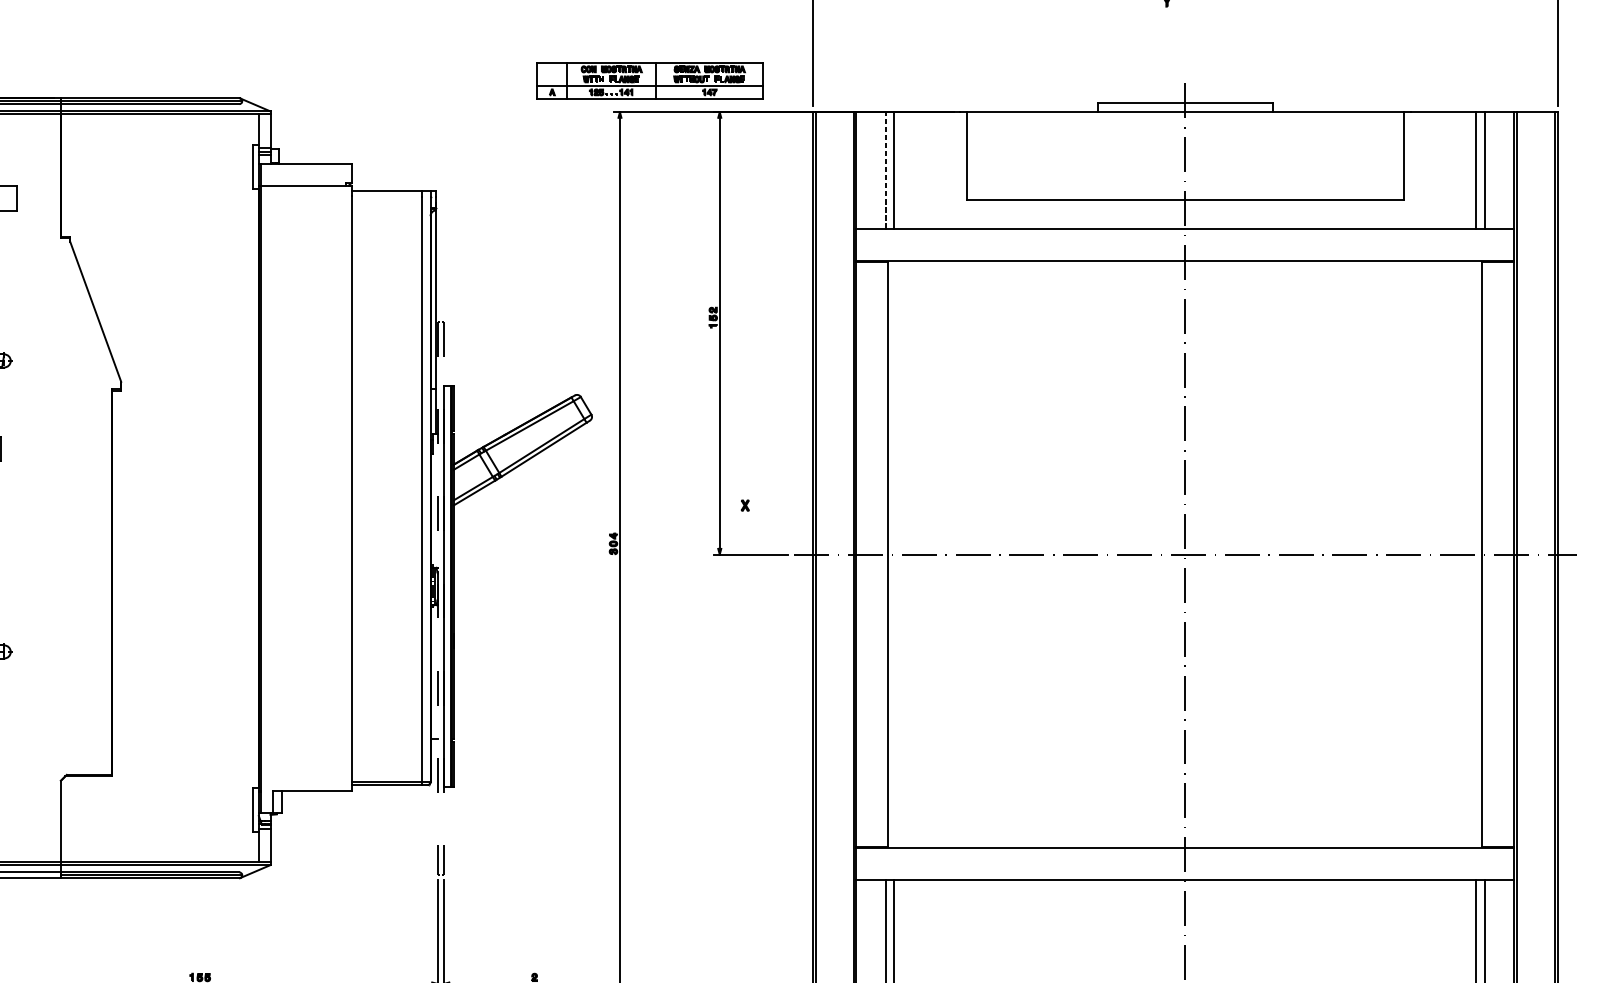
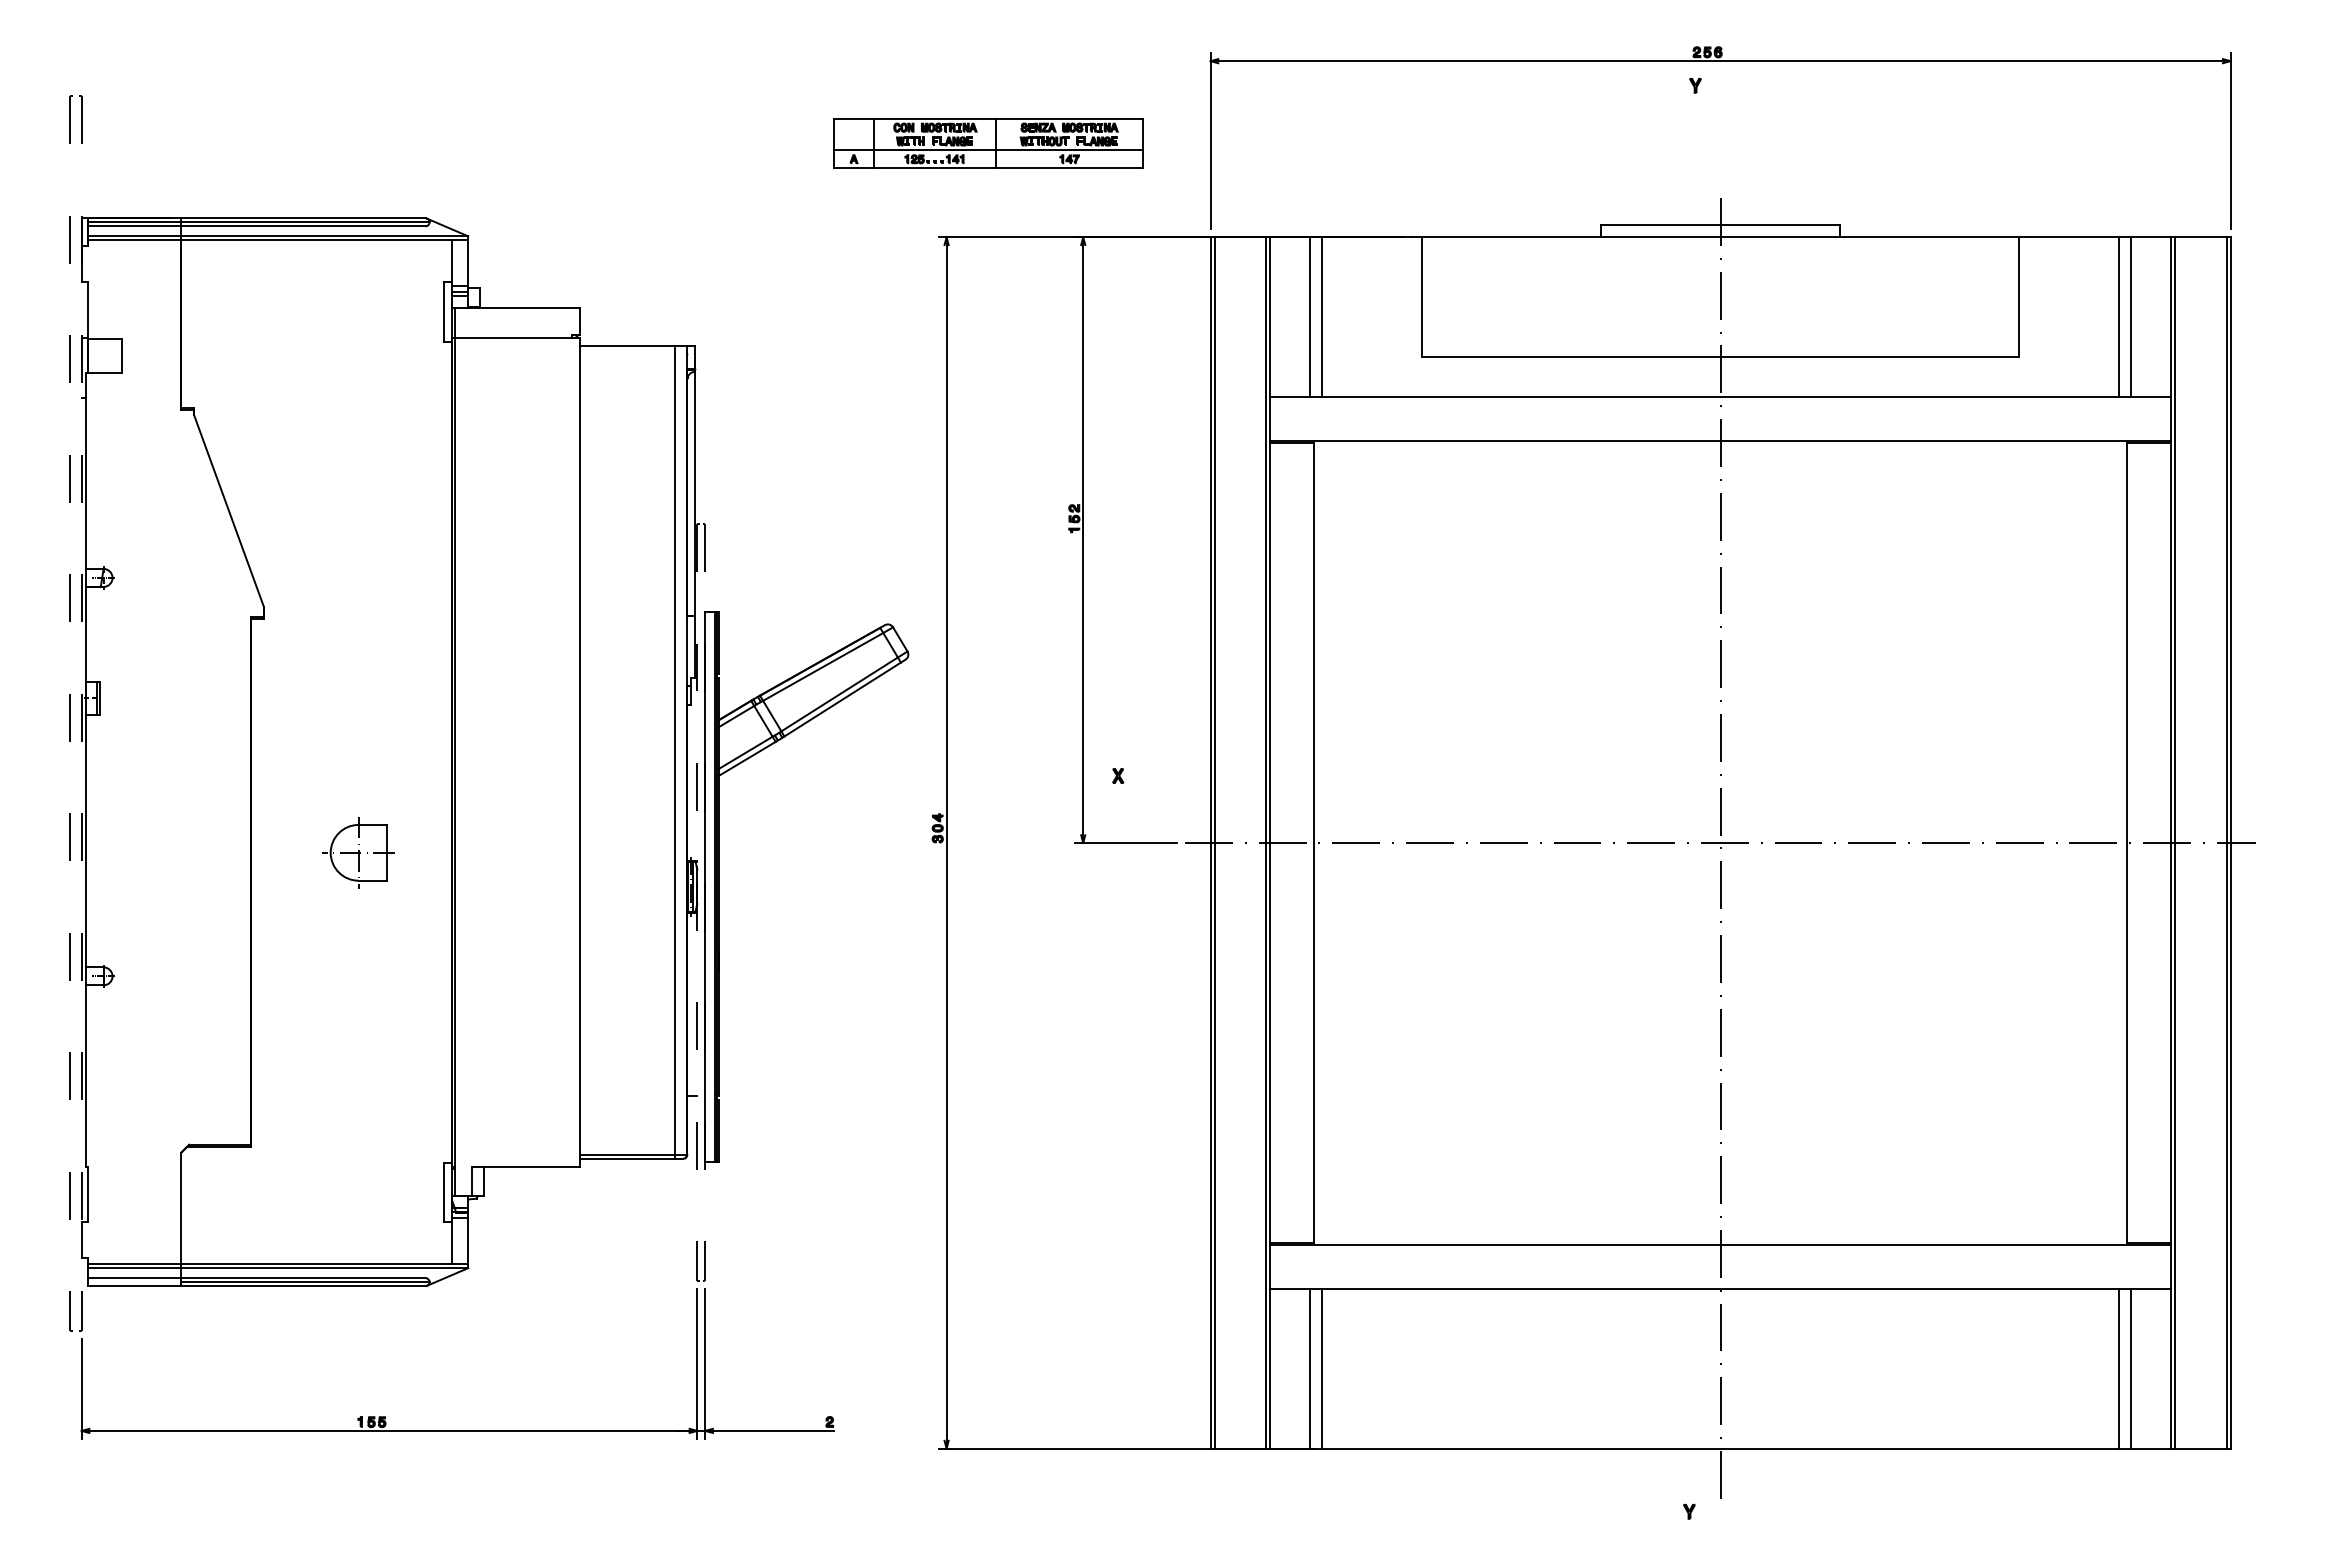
part: (650, 80) -> (988, 143), moved
line: (885, 170) -> (1310, 317), dashed -> solid
part: (190, 561) -> (358, 852), added

